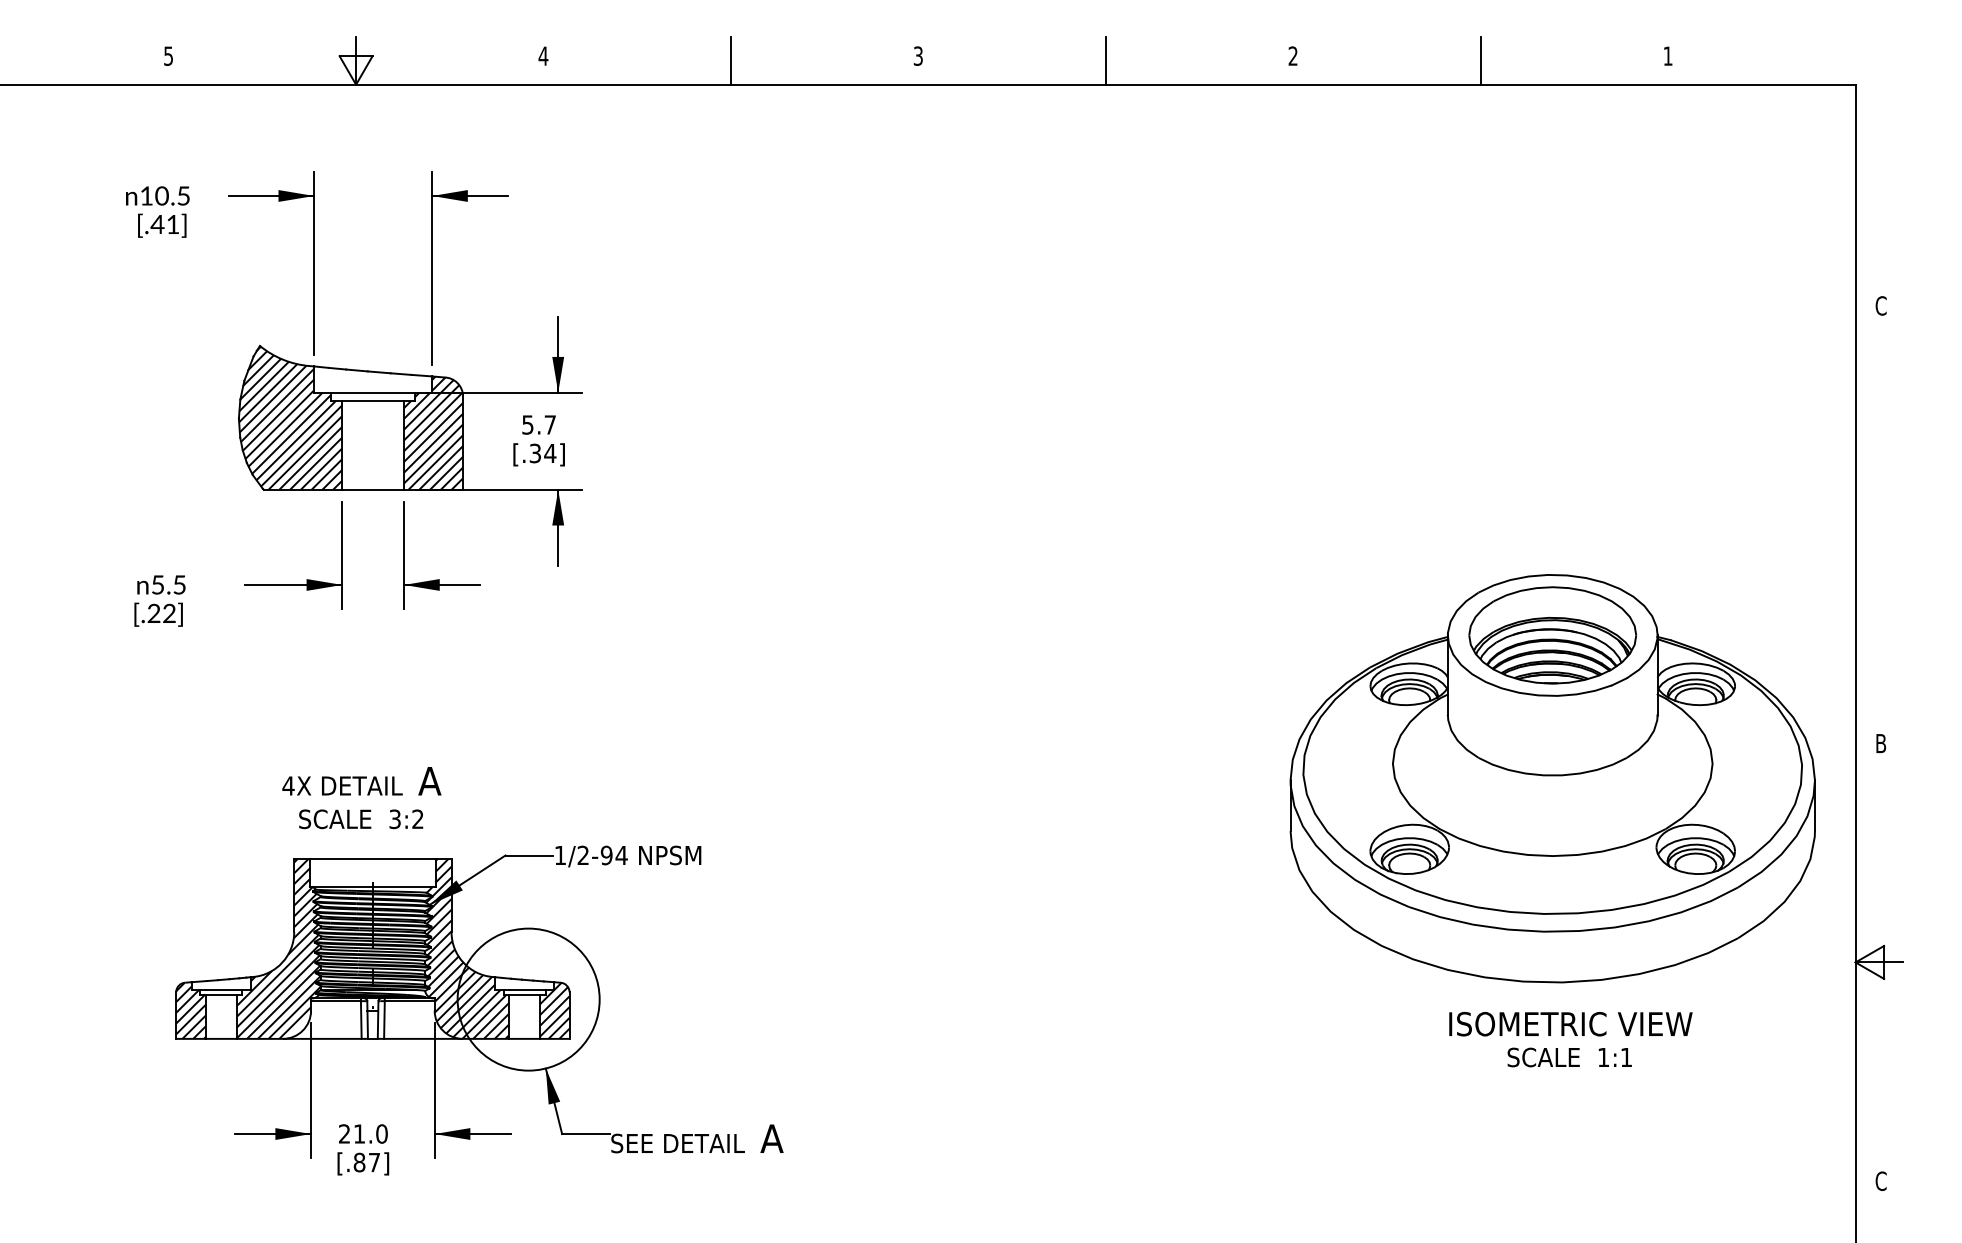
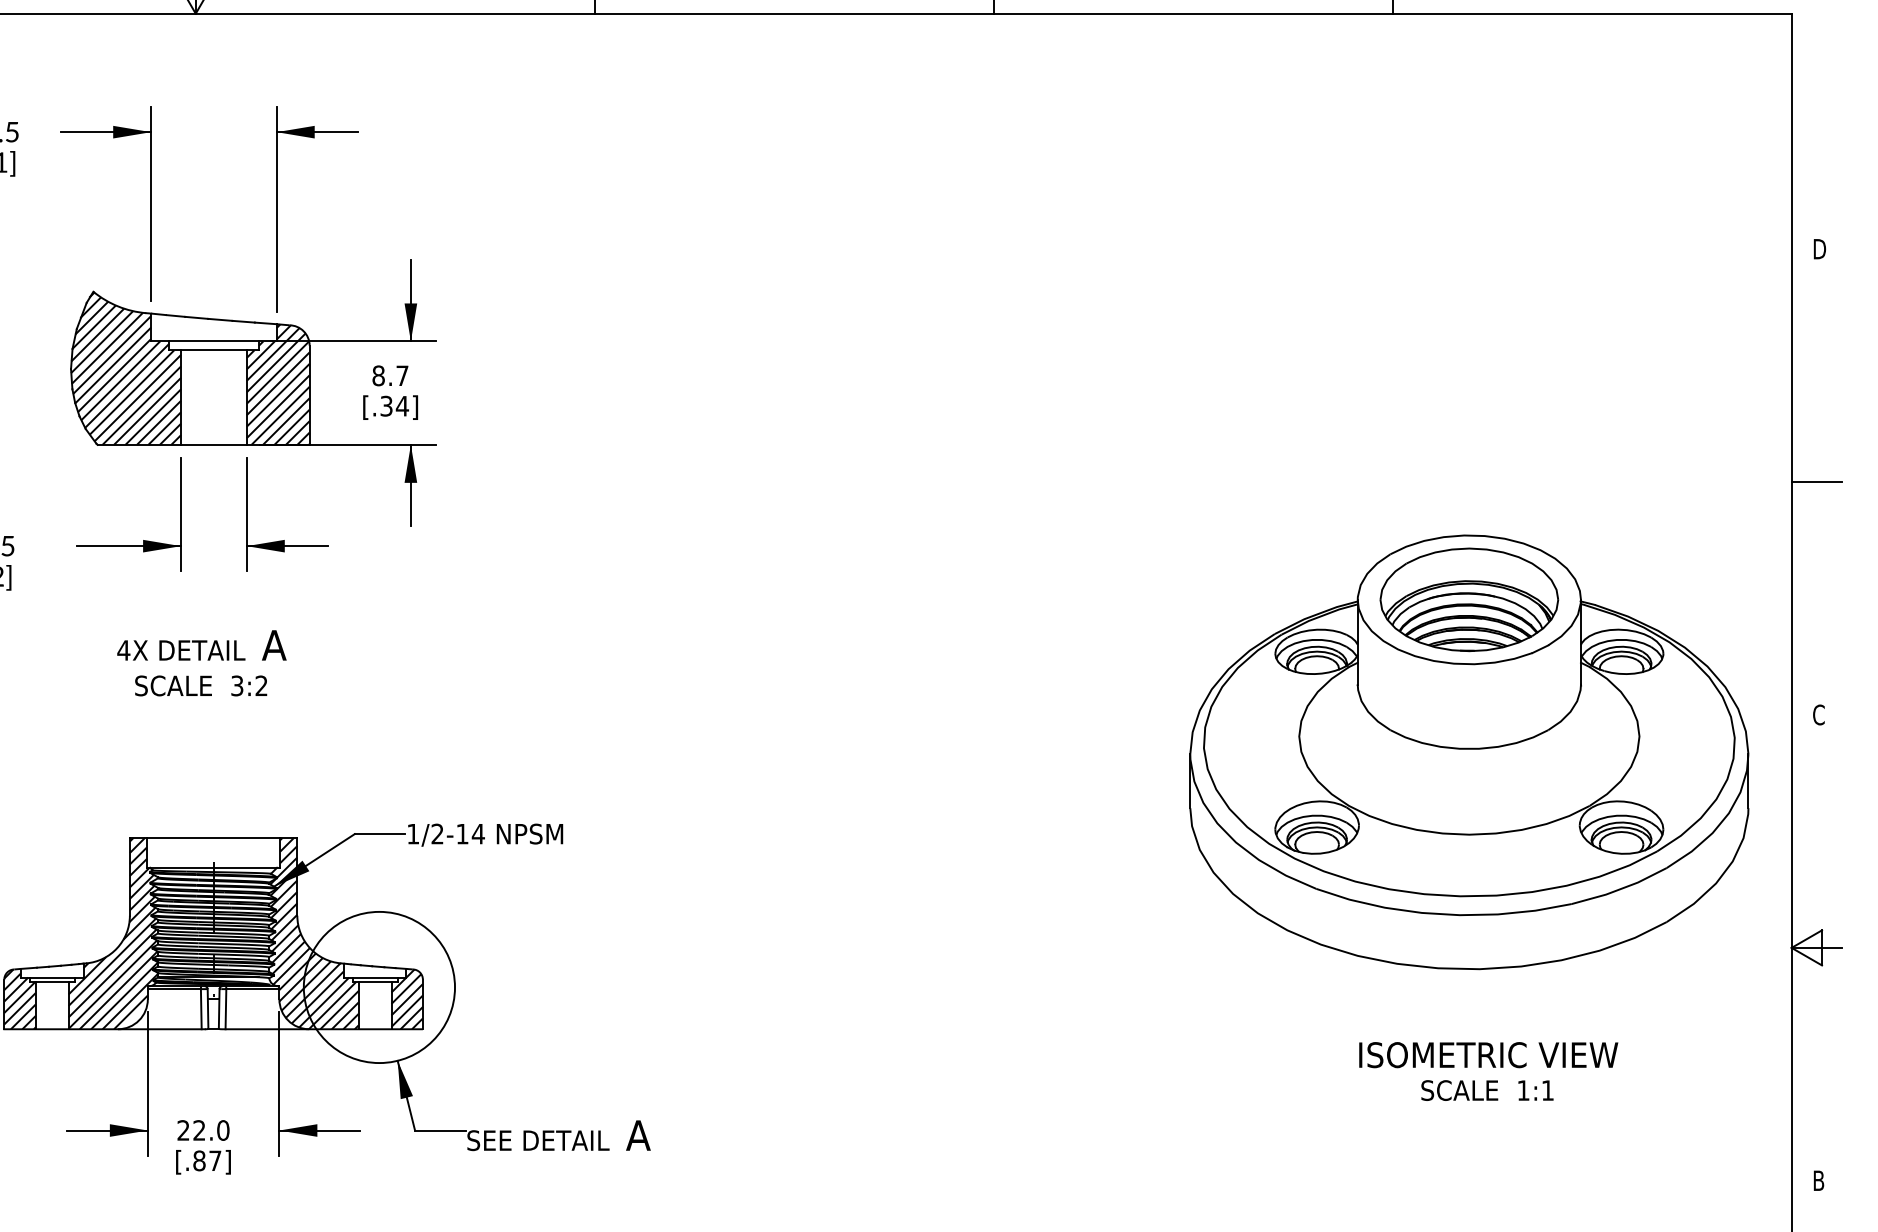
text: (1881, 305) -> (1819, 248), C -> D
text: (527, 424) -> (378, 375), 5.7 -> 8.7
line: (1879, 524) -> (1817, 481), added
text: (1880, 743) -> (1818, 714), B -> C
text: (361, 798) -> (201, 663), moved
text: (606, 855) -> (462, 834), 1/2-94 -> 1/2-14
text: (1570, 1039) -> (1488, 1071), moved
text: (358, 1133) -> (198, 1129), 21.0 -> 22.0
text: (1880, 1181) -> (1818, 1181), C -> B

